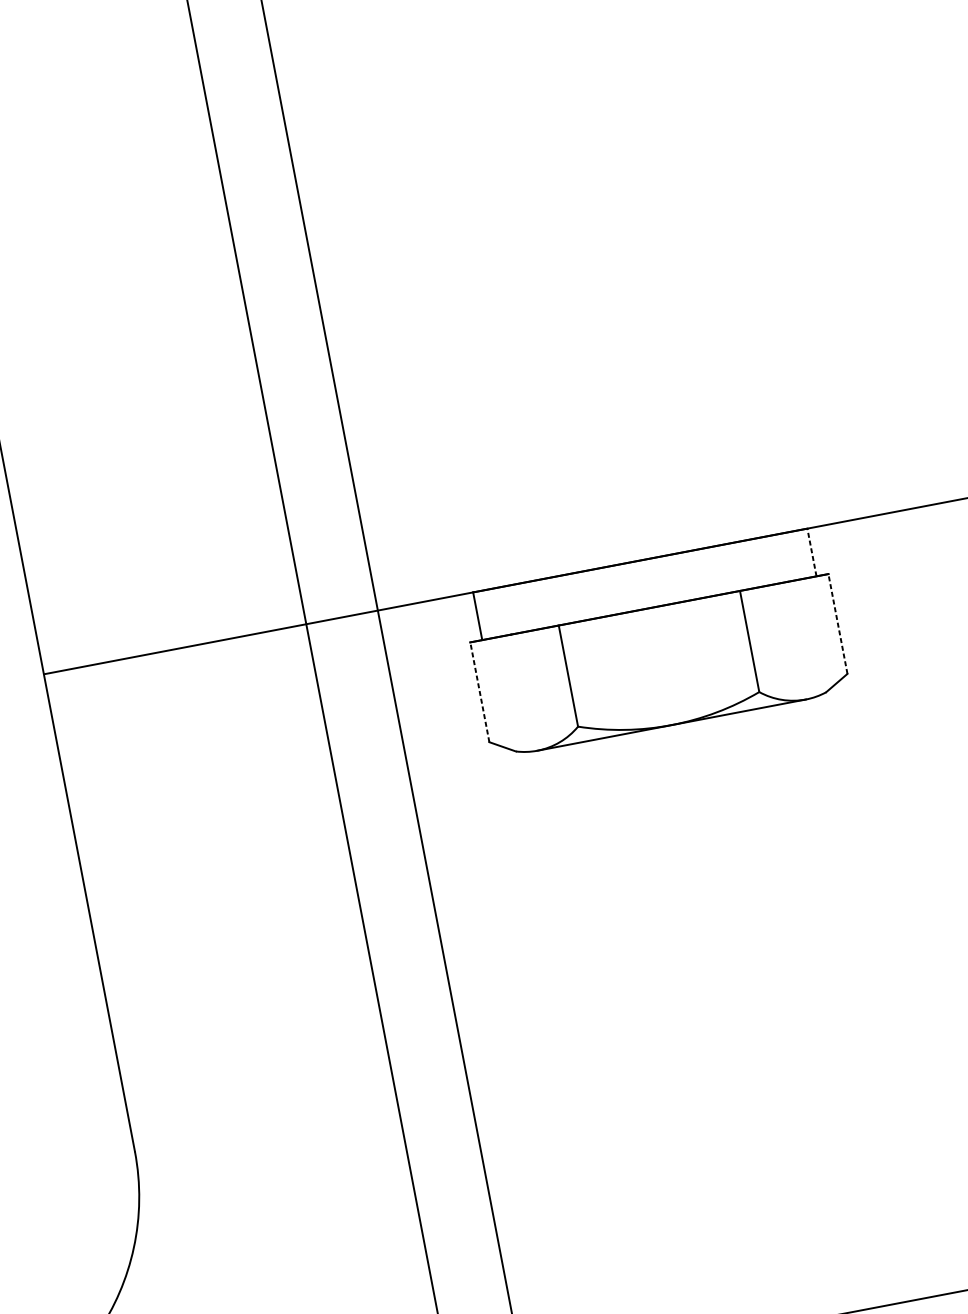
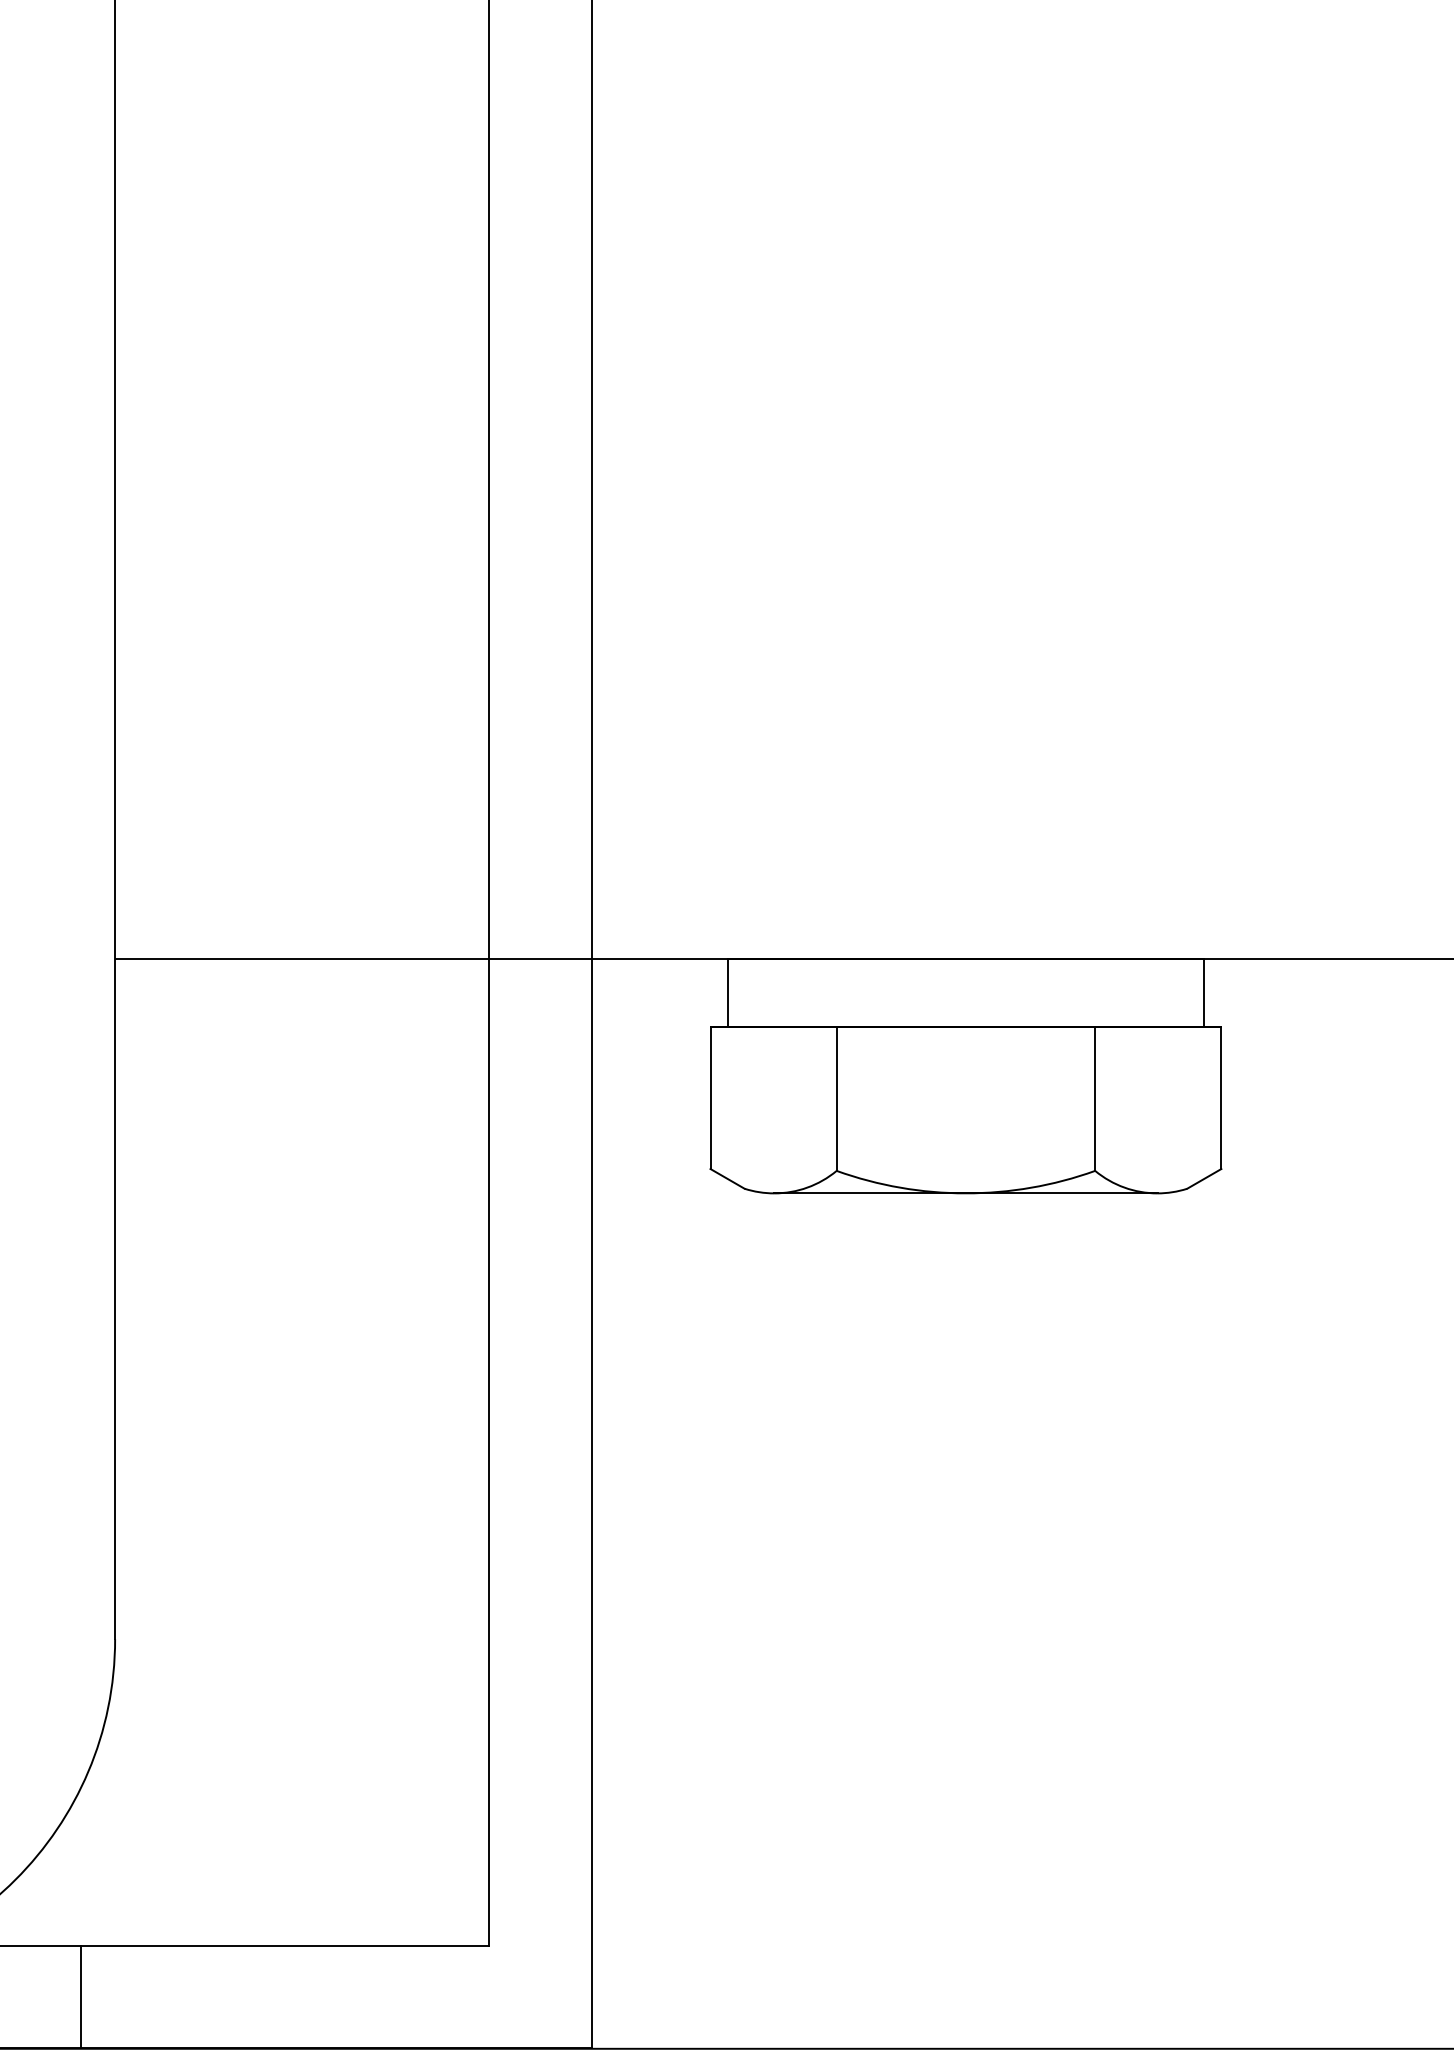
line: (812, 552) -> (1204, 992), dashed -> solid
line: (838, 623) -> (1221, 1097), dashed -> solid
line: (479, 692) -> (710, 1097), dashed -> solid

